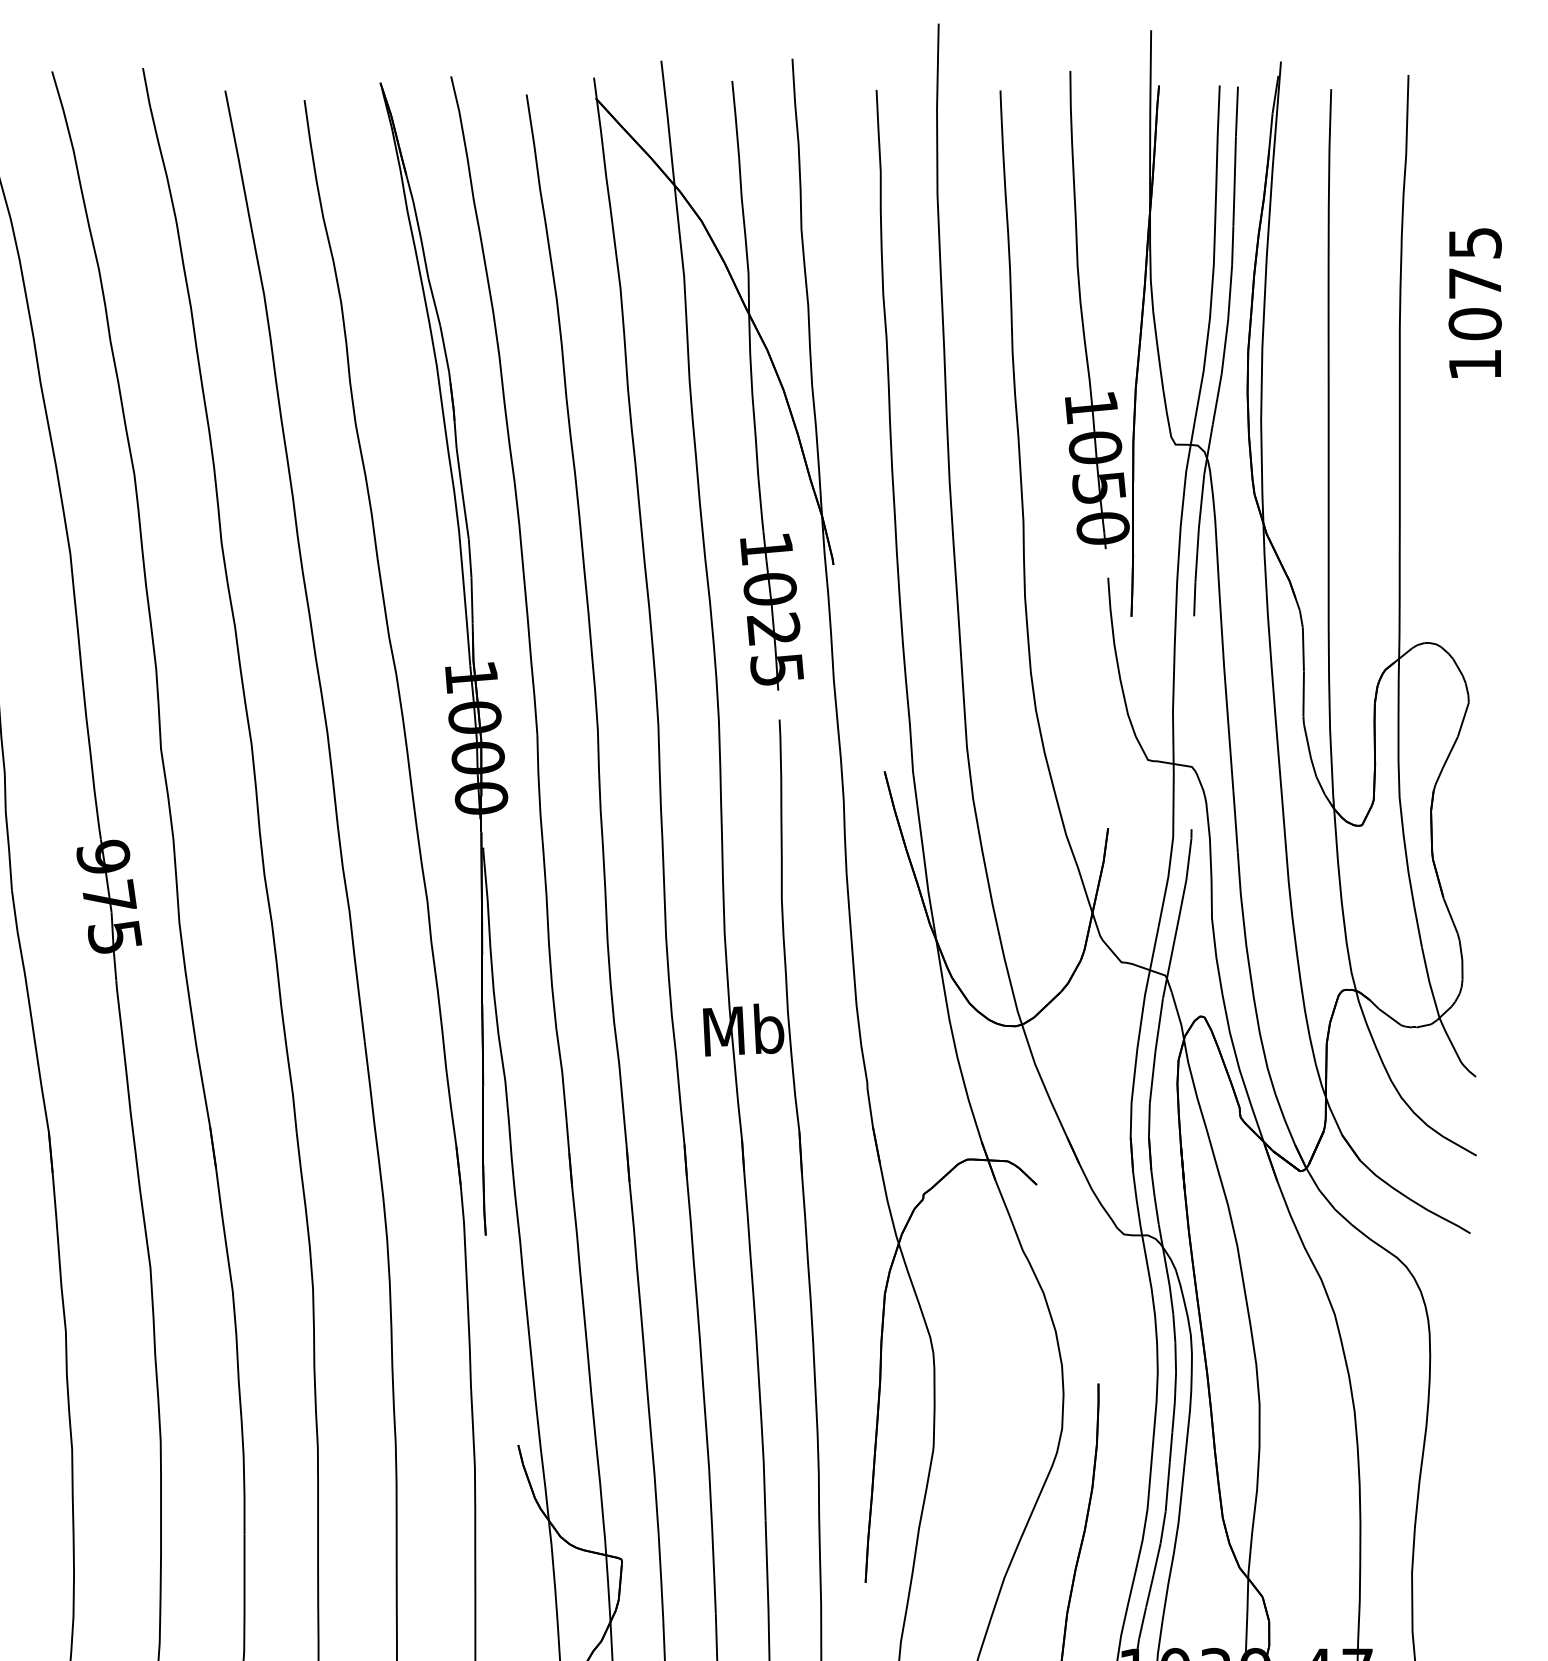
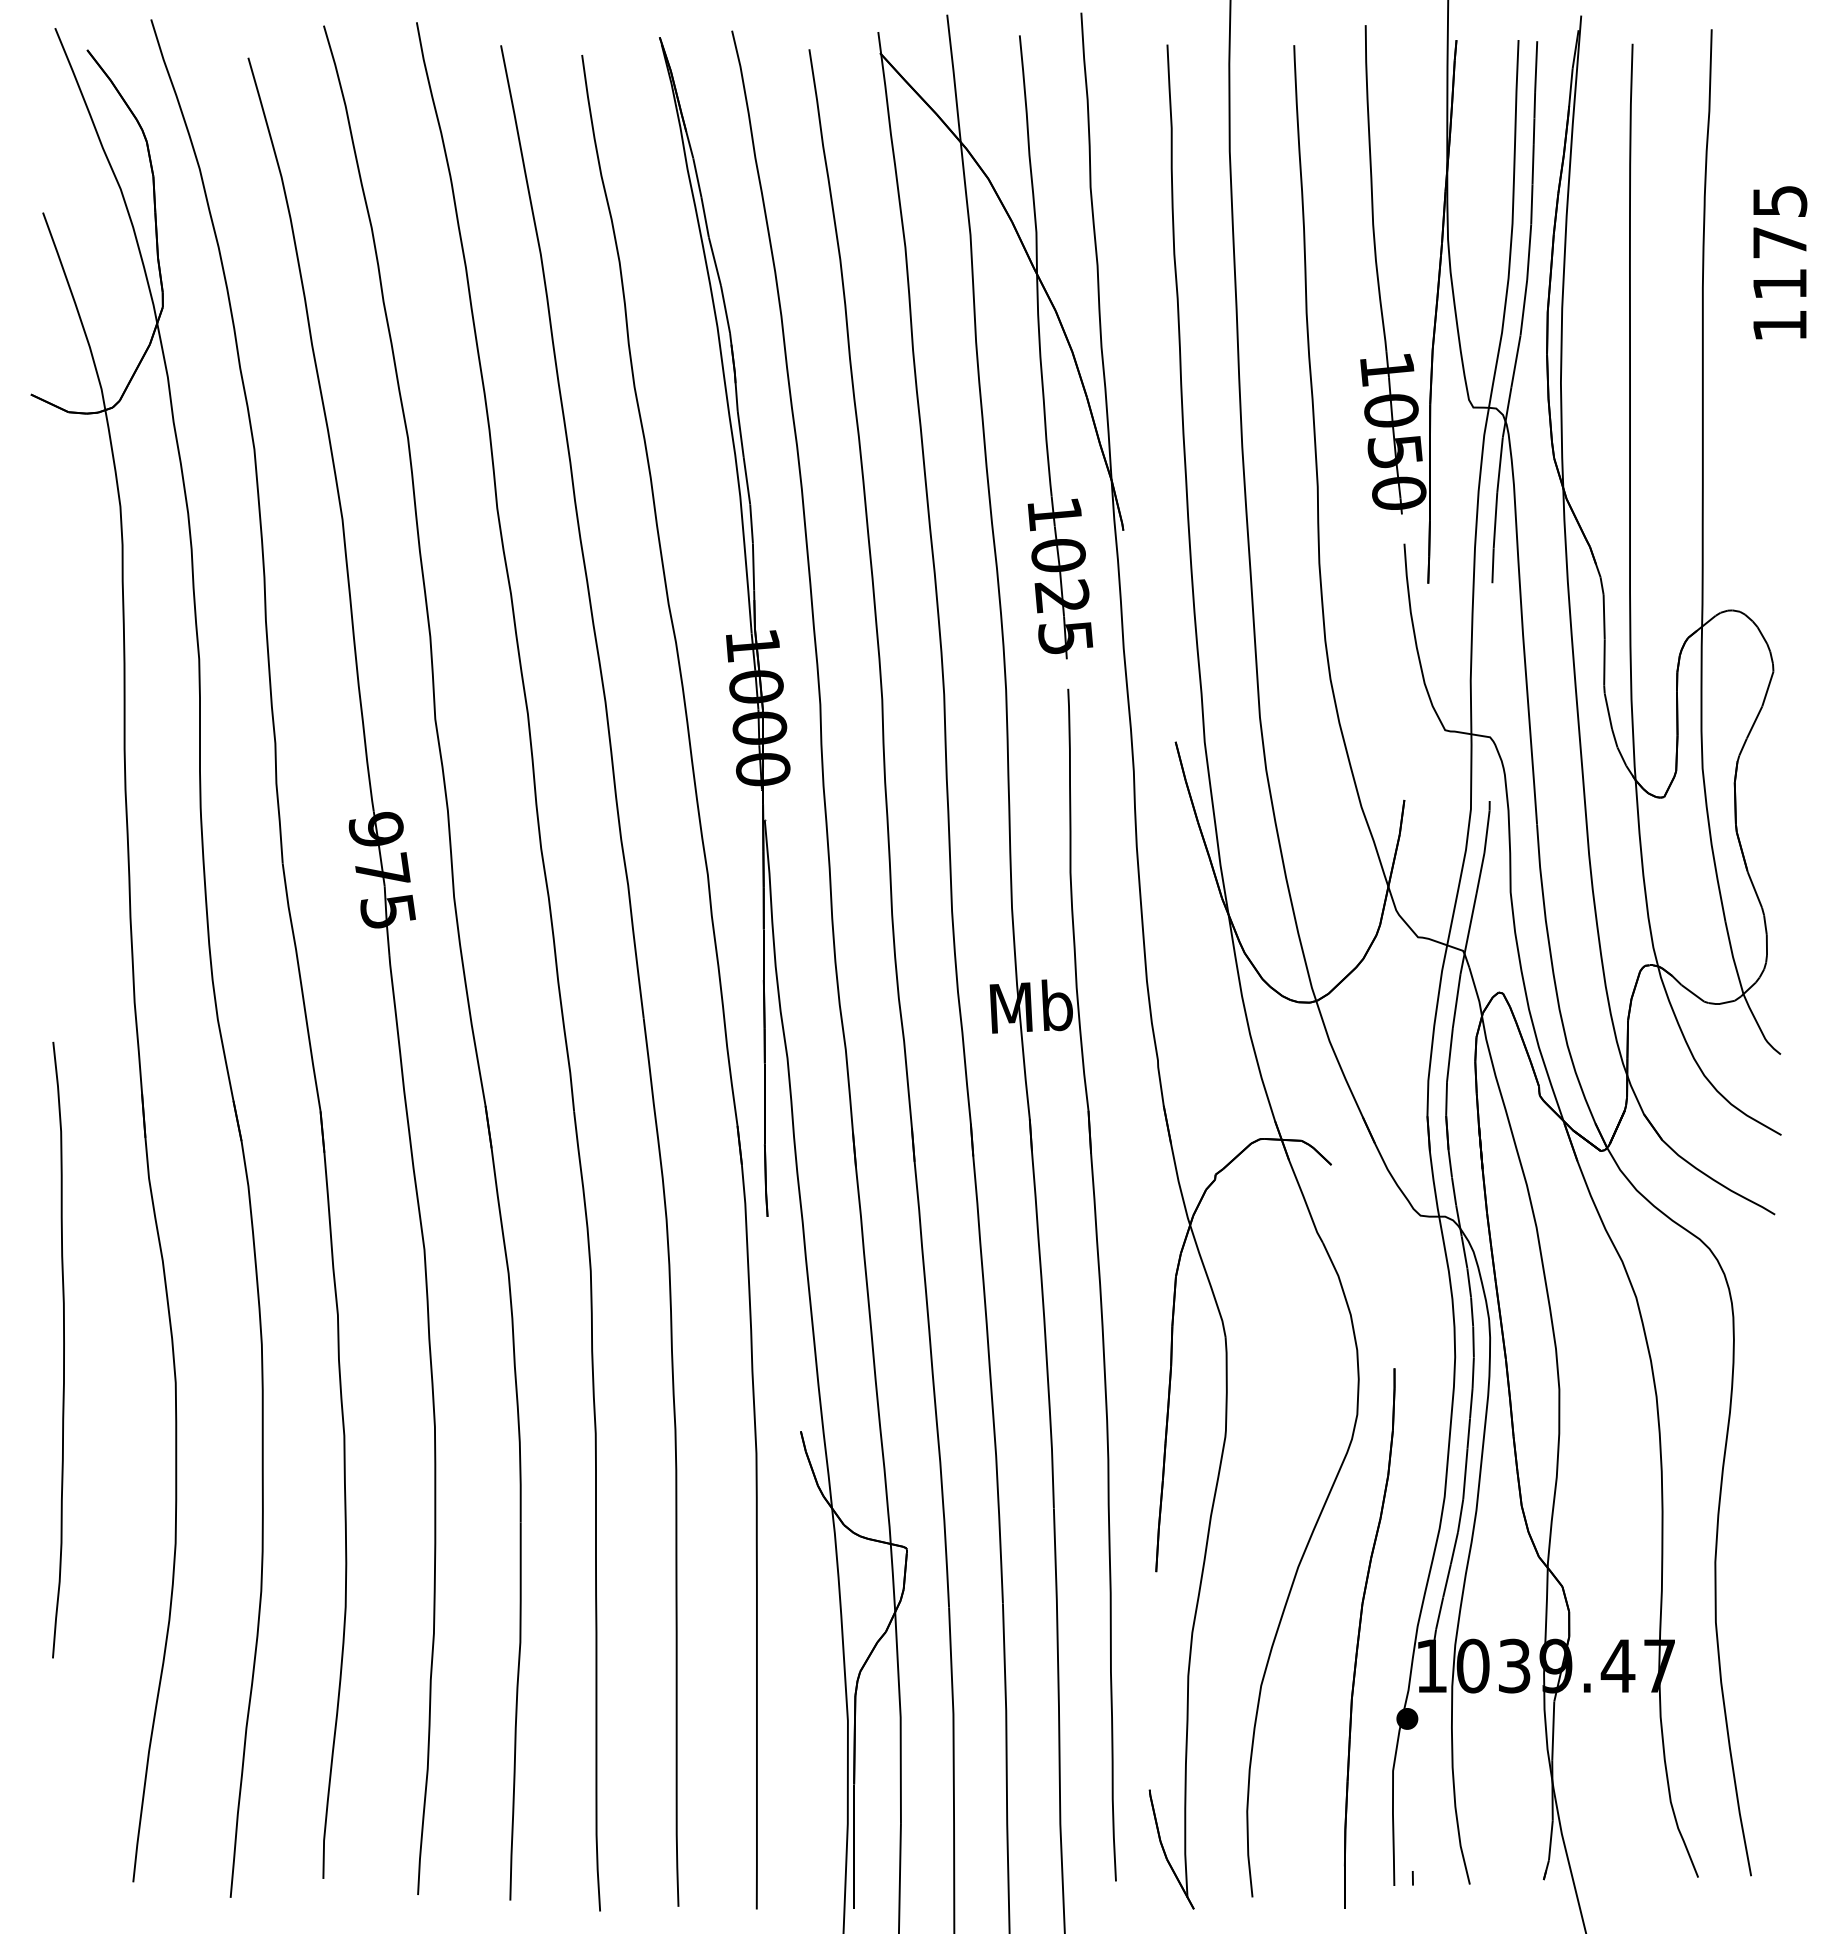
text: (1474, 323) -> (1779, 283), 1075 -> 1175

